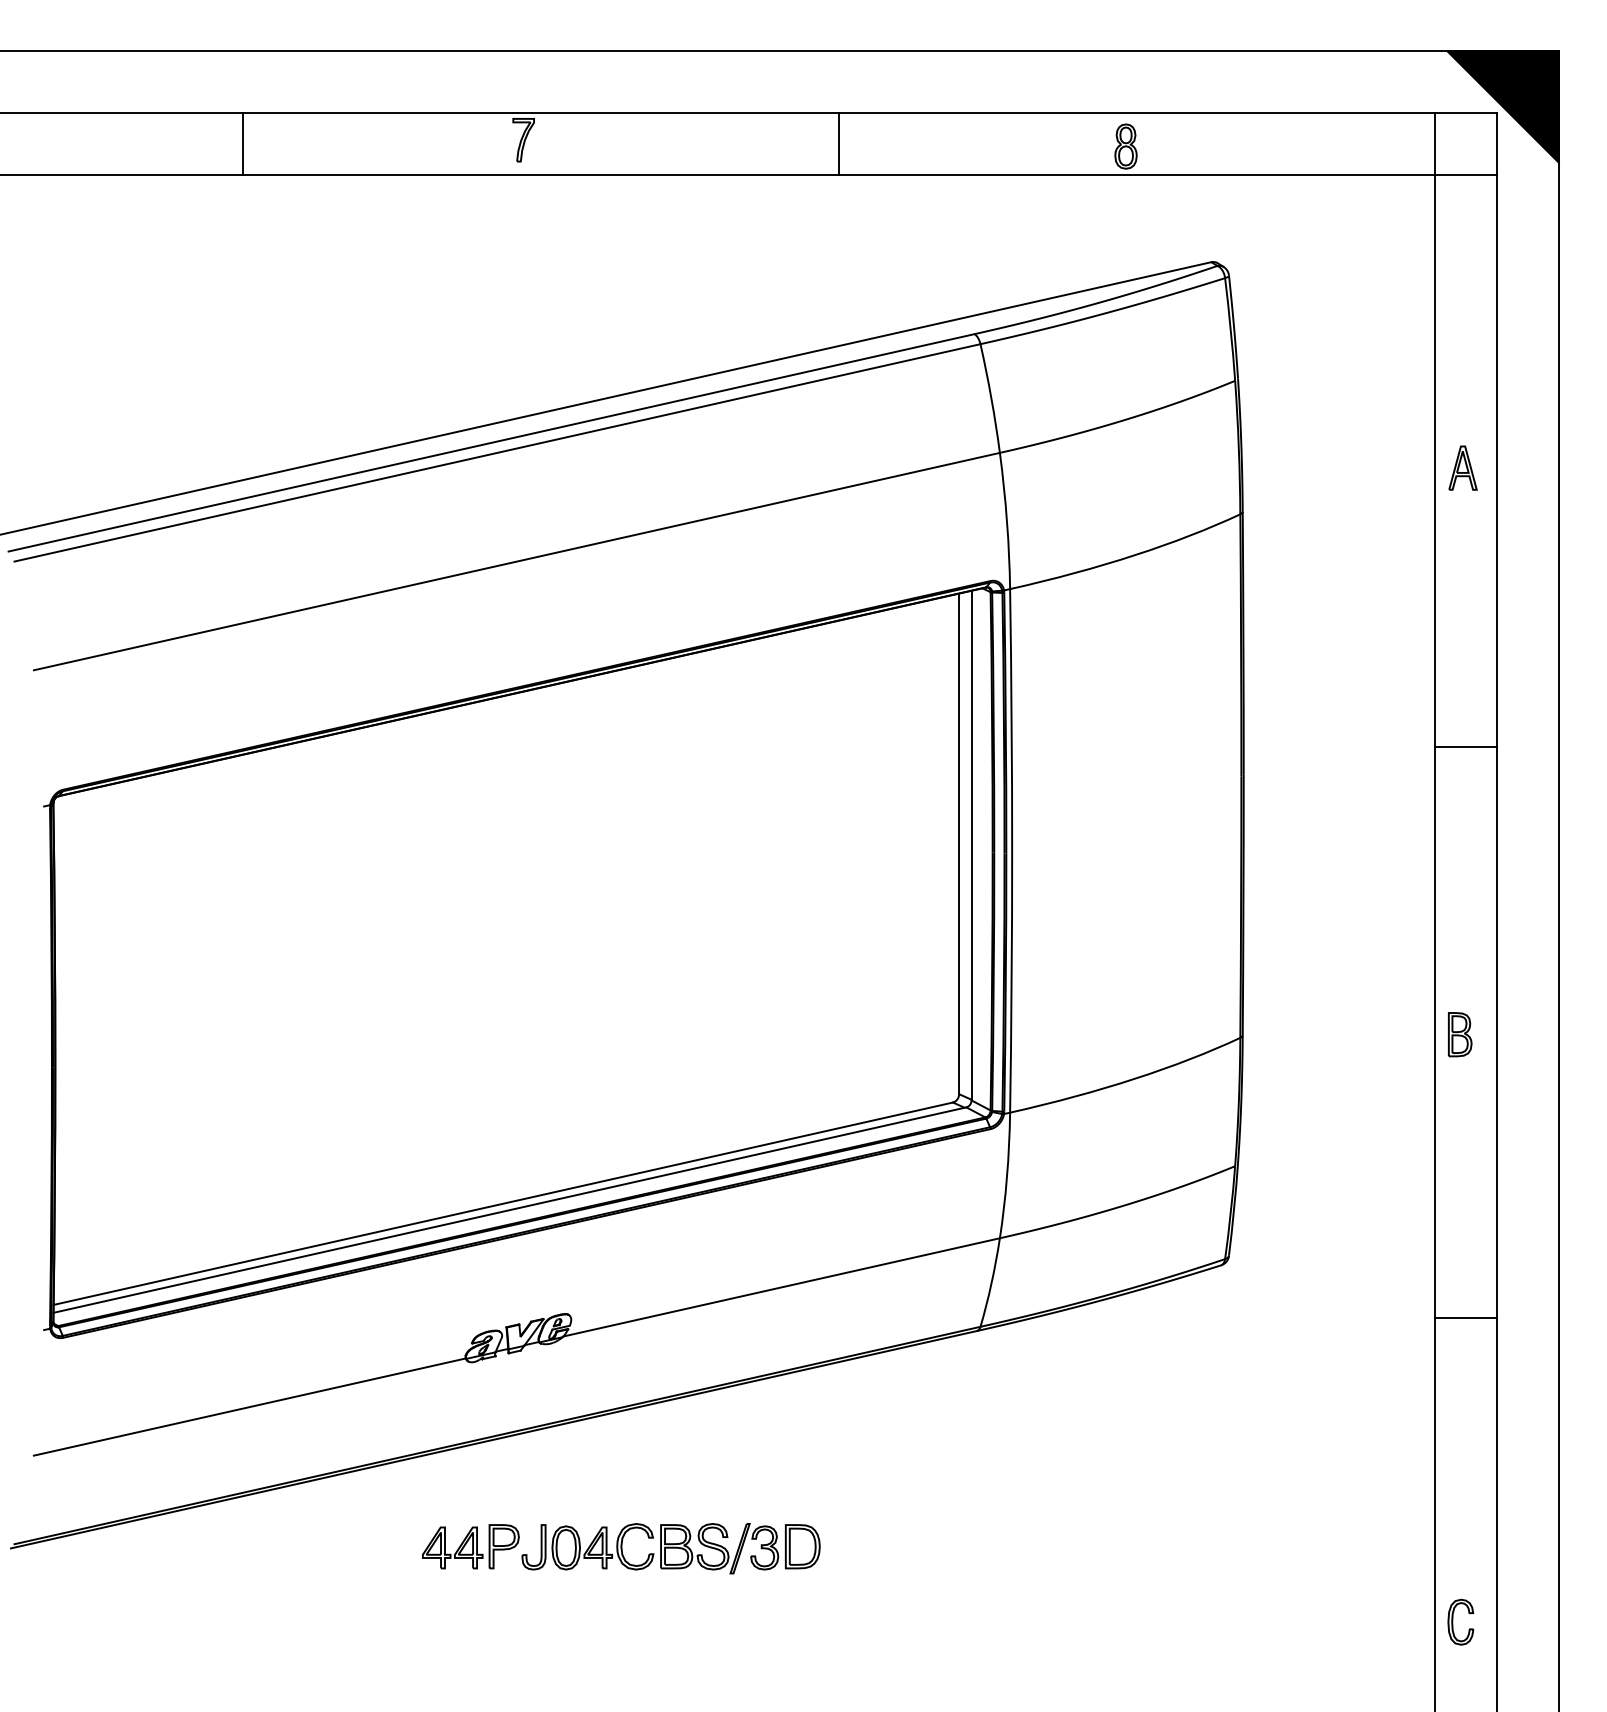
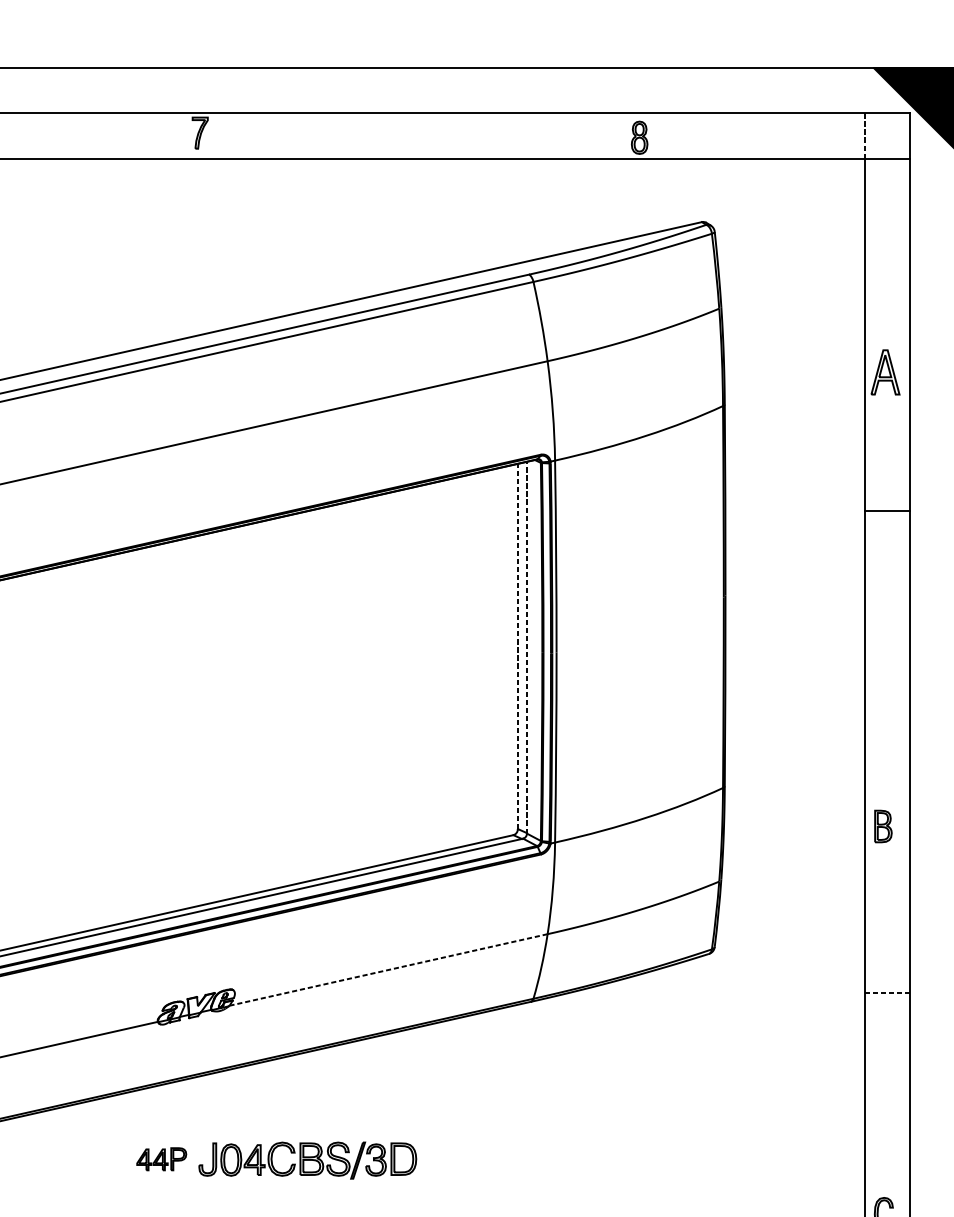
line: (839, 144) -> (430, 136), removed
line: (1435, 144) -> (865, 136), solid -> dashed
part: (1462, 467) -> (885, 371), size x1.4
line: (1466, 746) -> (888, 511), moved
line: (959, 843) -> (518, 646), solid -> dashed
line: (971, 845) -> (526, 647), solid -> dashed
part: (1460, 1034) -> (883, 826), moved
line: (781, 1287) -> (388, 970), solid -> dashed
line: (1466, 1318) -> (888, 992), solid -> dashed
part: (470, 1546) -> (161, 1159), size x0.7

